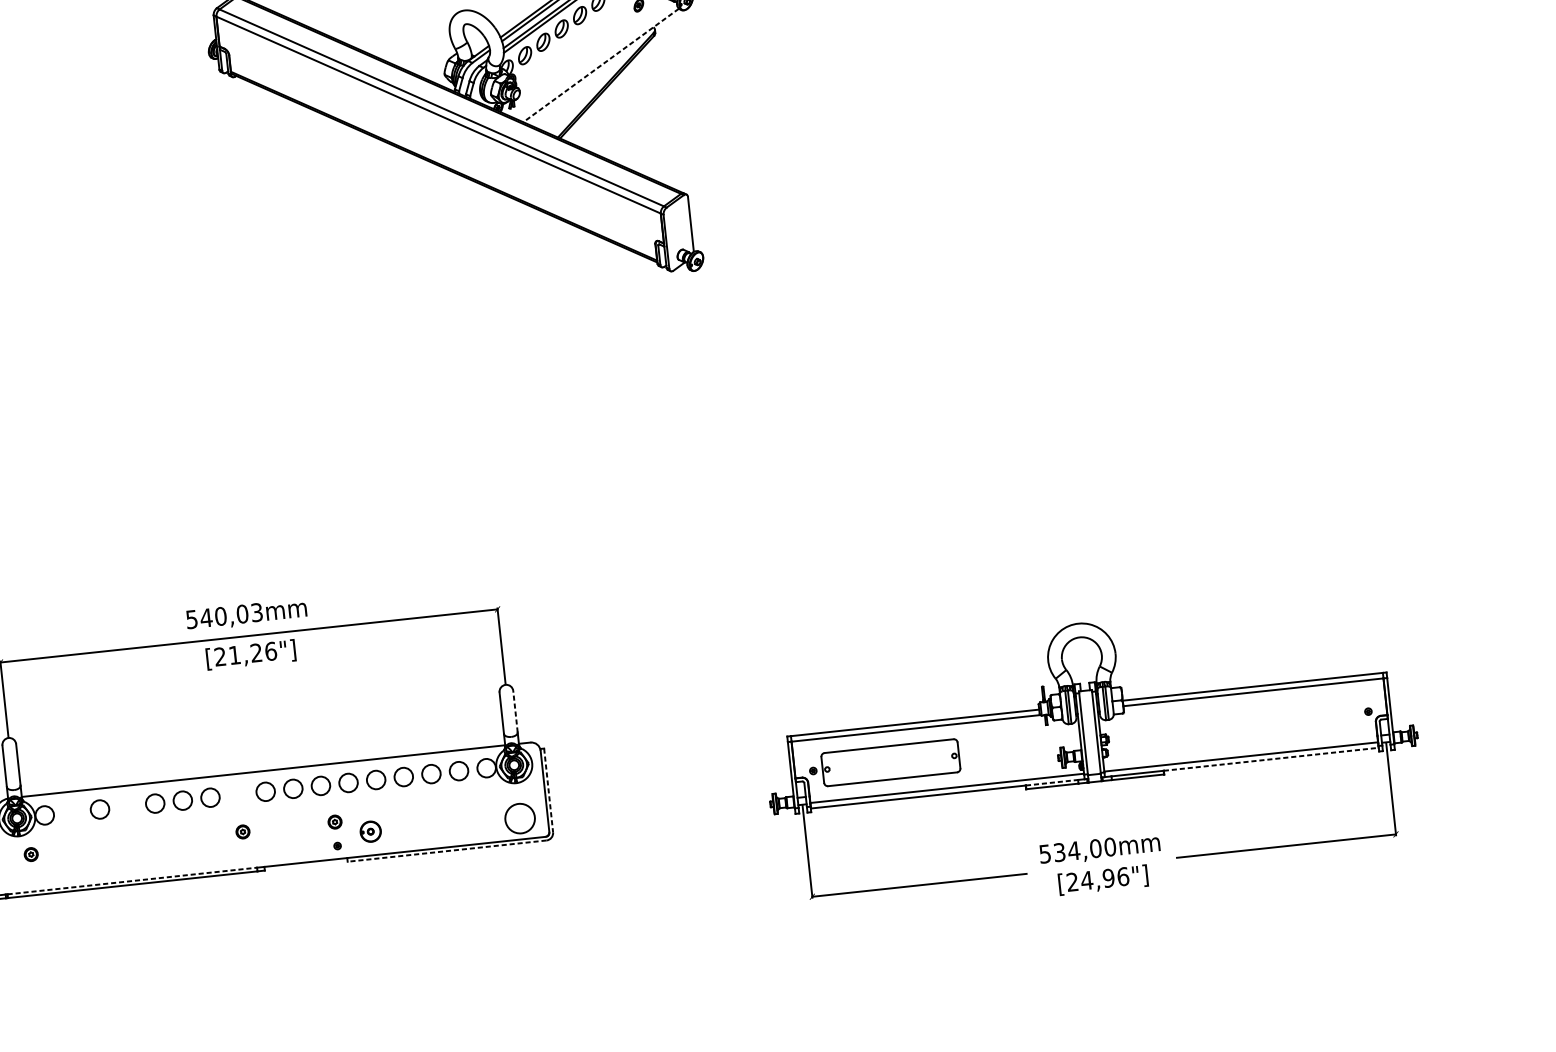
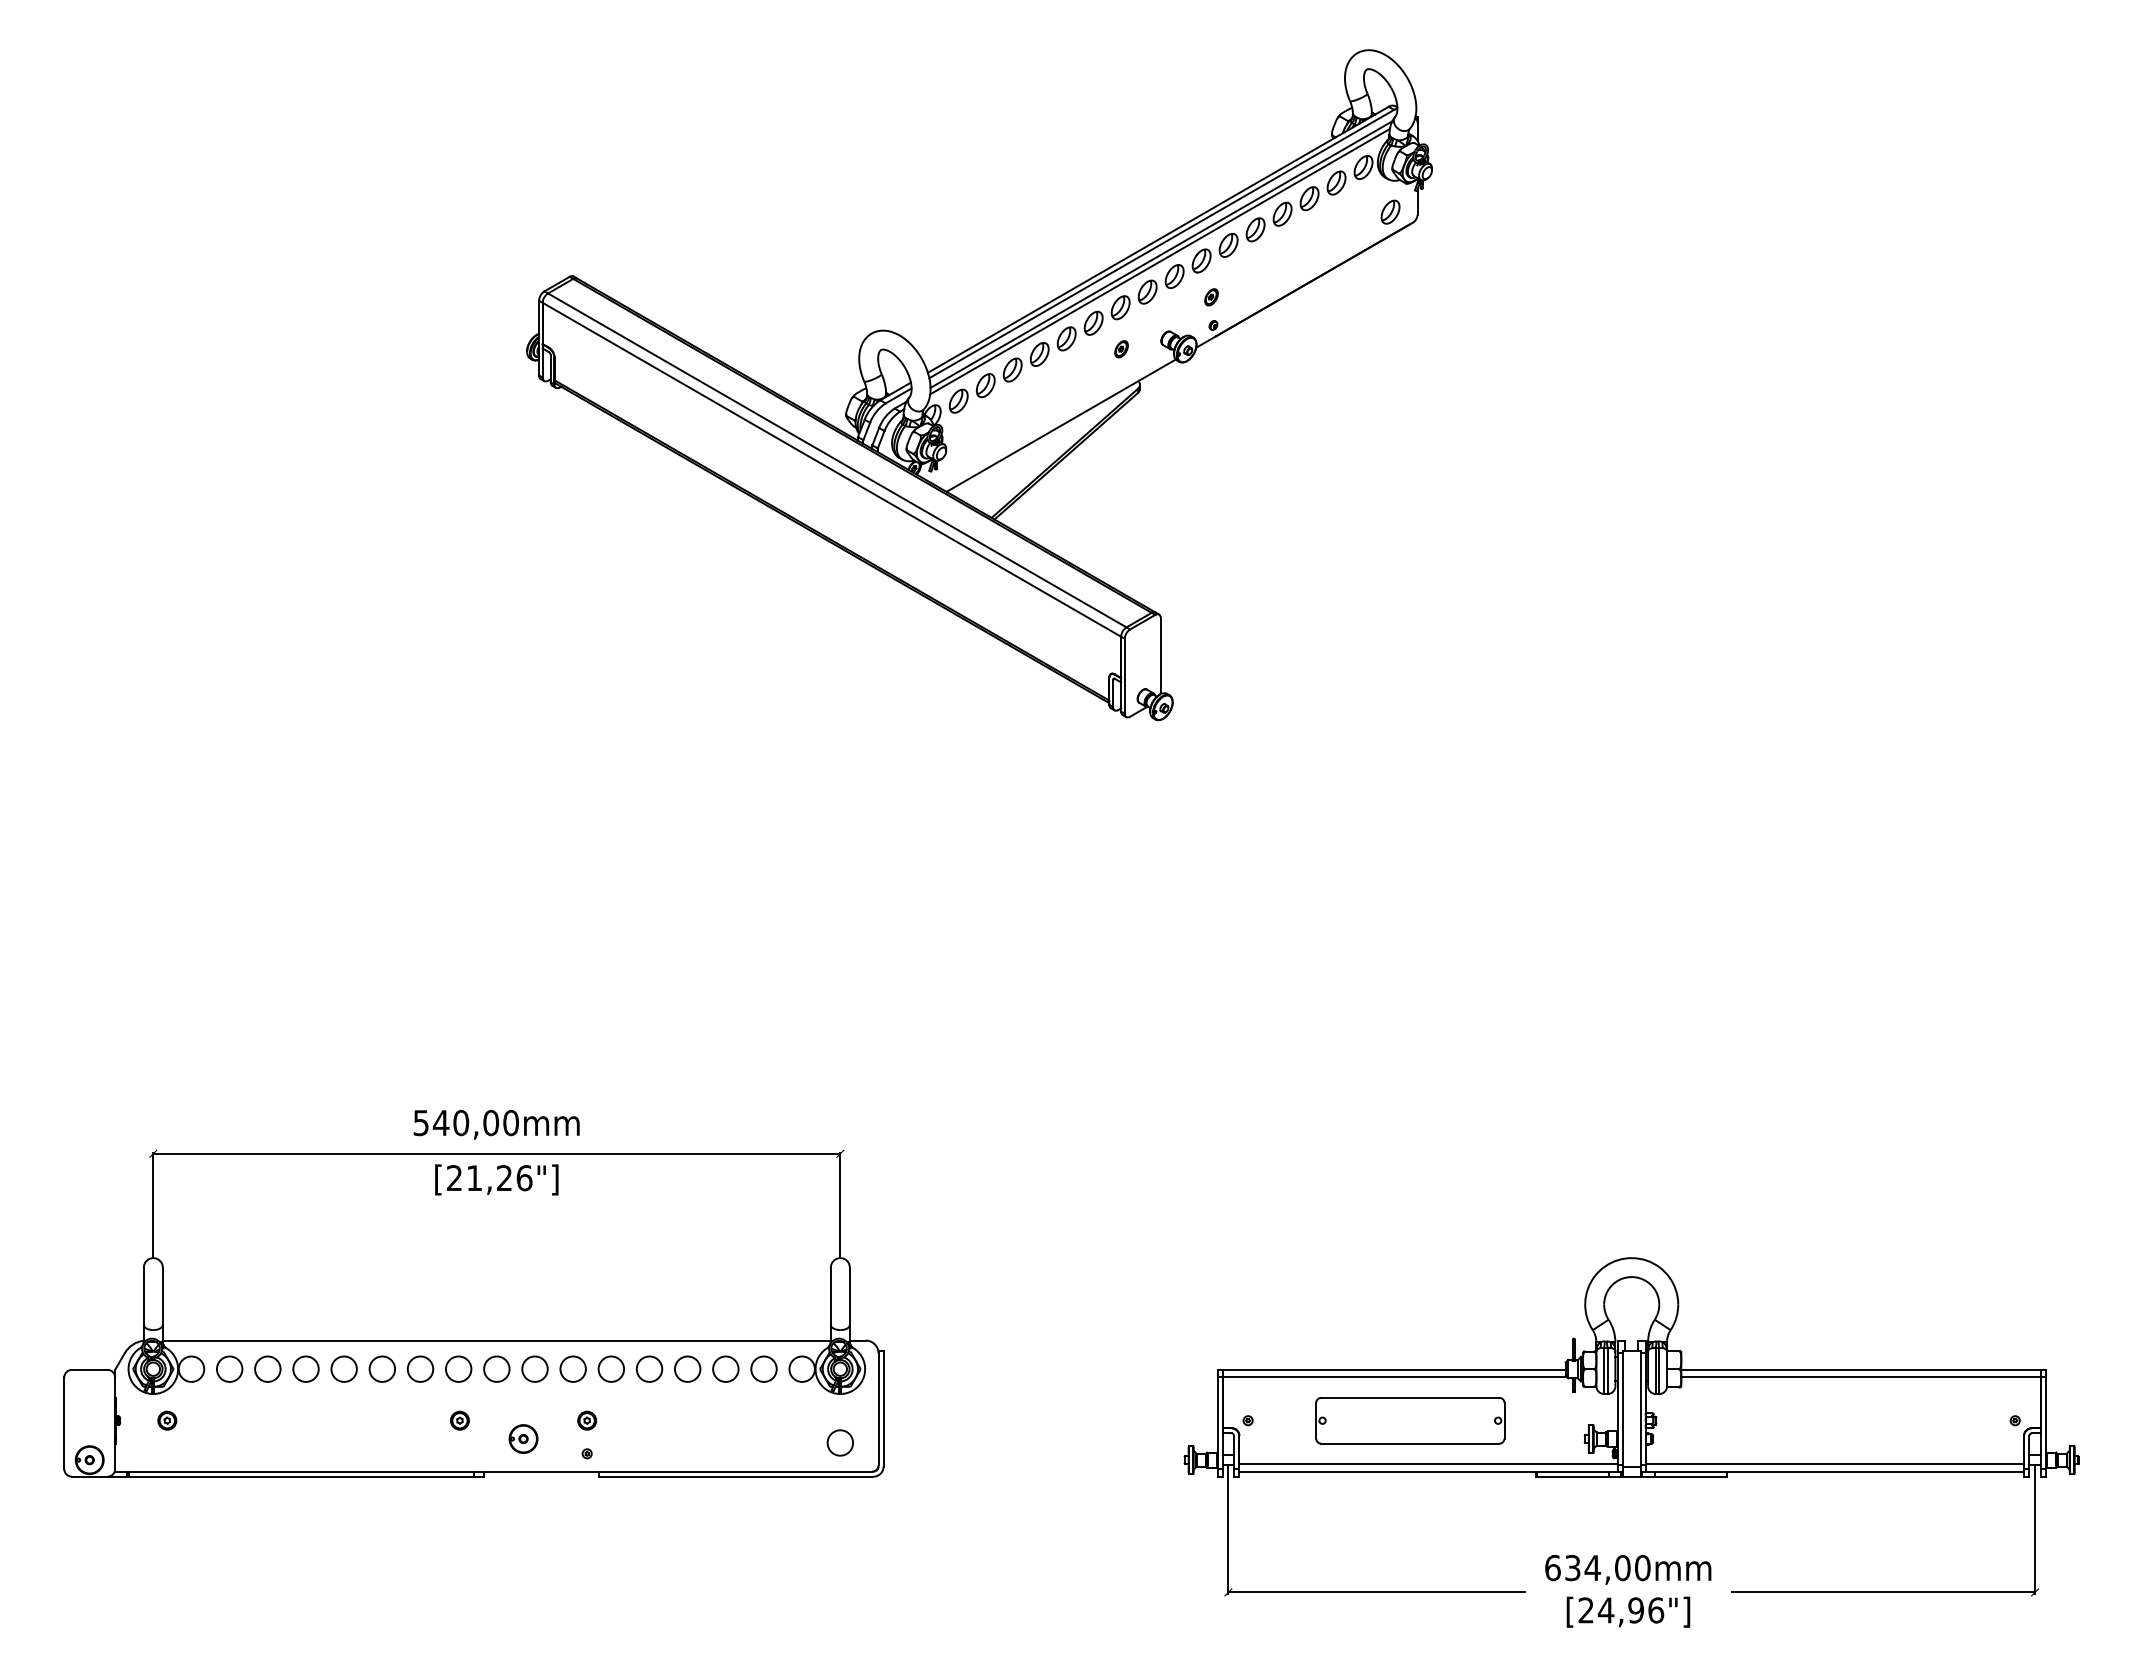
line: (600, 65) -> (1060, 425), dashed -> solid
text: (256, 612) -> (510, 1123), 540,03mm -> 540,00mm
line: (515, 711) -> (849, 1296), dashed -> solid
line: (1271, 759) -> (1876, 1471), dashed -> solid
part: (890, 762) -> (1410, 1420), moved
line: (1052, 782) -> (1573, 1471), dashed -> solid
line: (548, 790) -> (883, 1408), dashed -> solid
circle: (237, 794) -> (458, 1368), added
circle: (127, 806) -> (305, 1368), added
circle: (72, 811) -> (229, 1368), added
circle: (519, 818) -> (839, 1442), size x0.62
part: (370, 831) -> (523, 1438), moved
line: (446, 851) -> (735, 1476), dashed -> solid
text: (1044, 854) -> (1552, 1568), 534,00mm -> 634,00mm
line: (133, 880) -> (302, 1471), dashed -> solid

